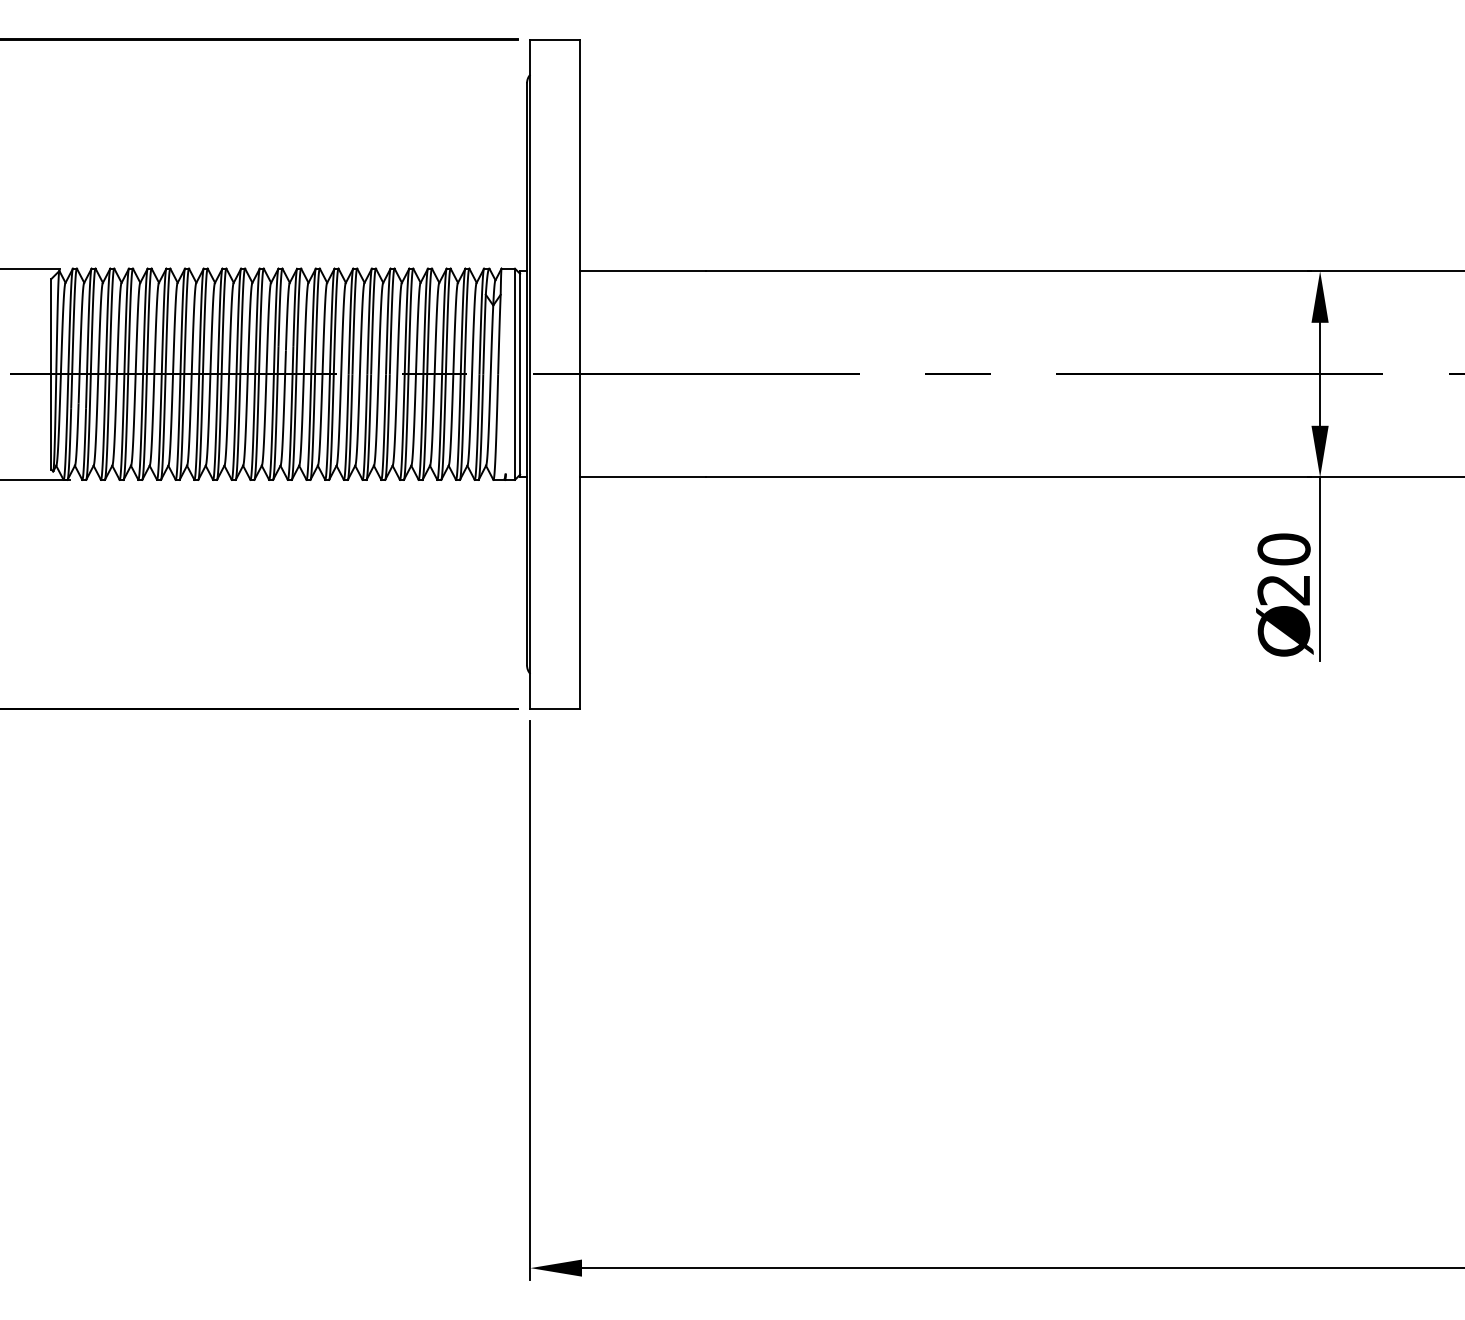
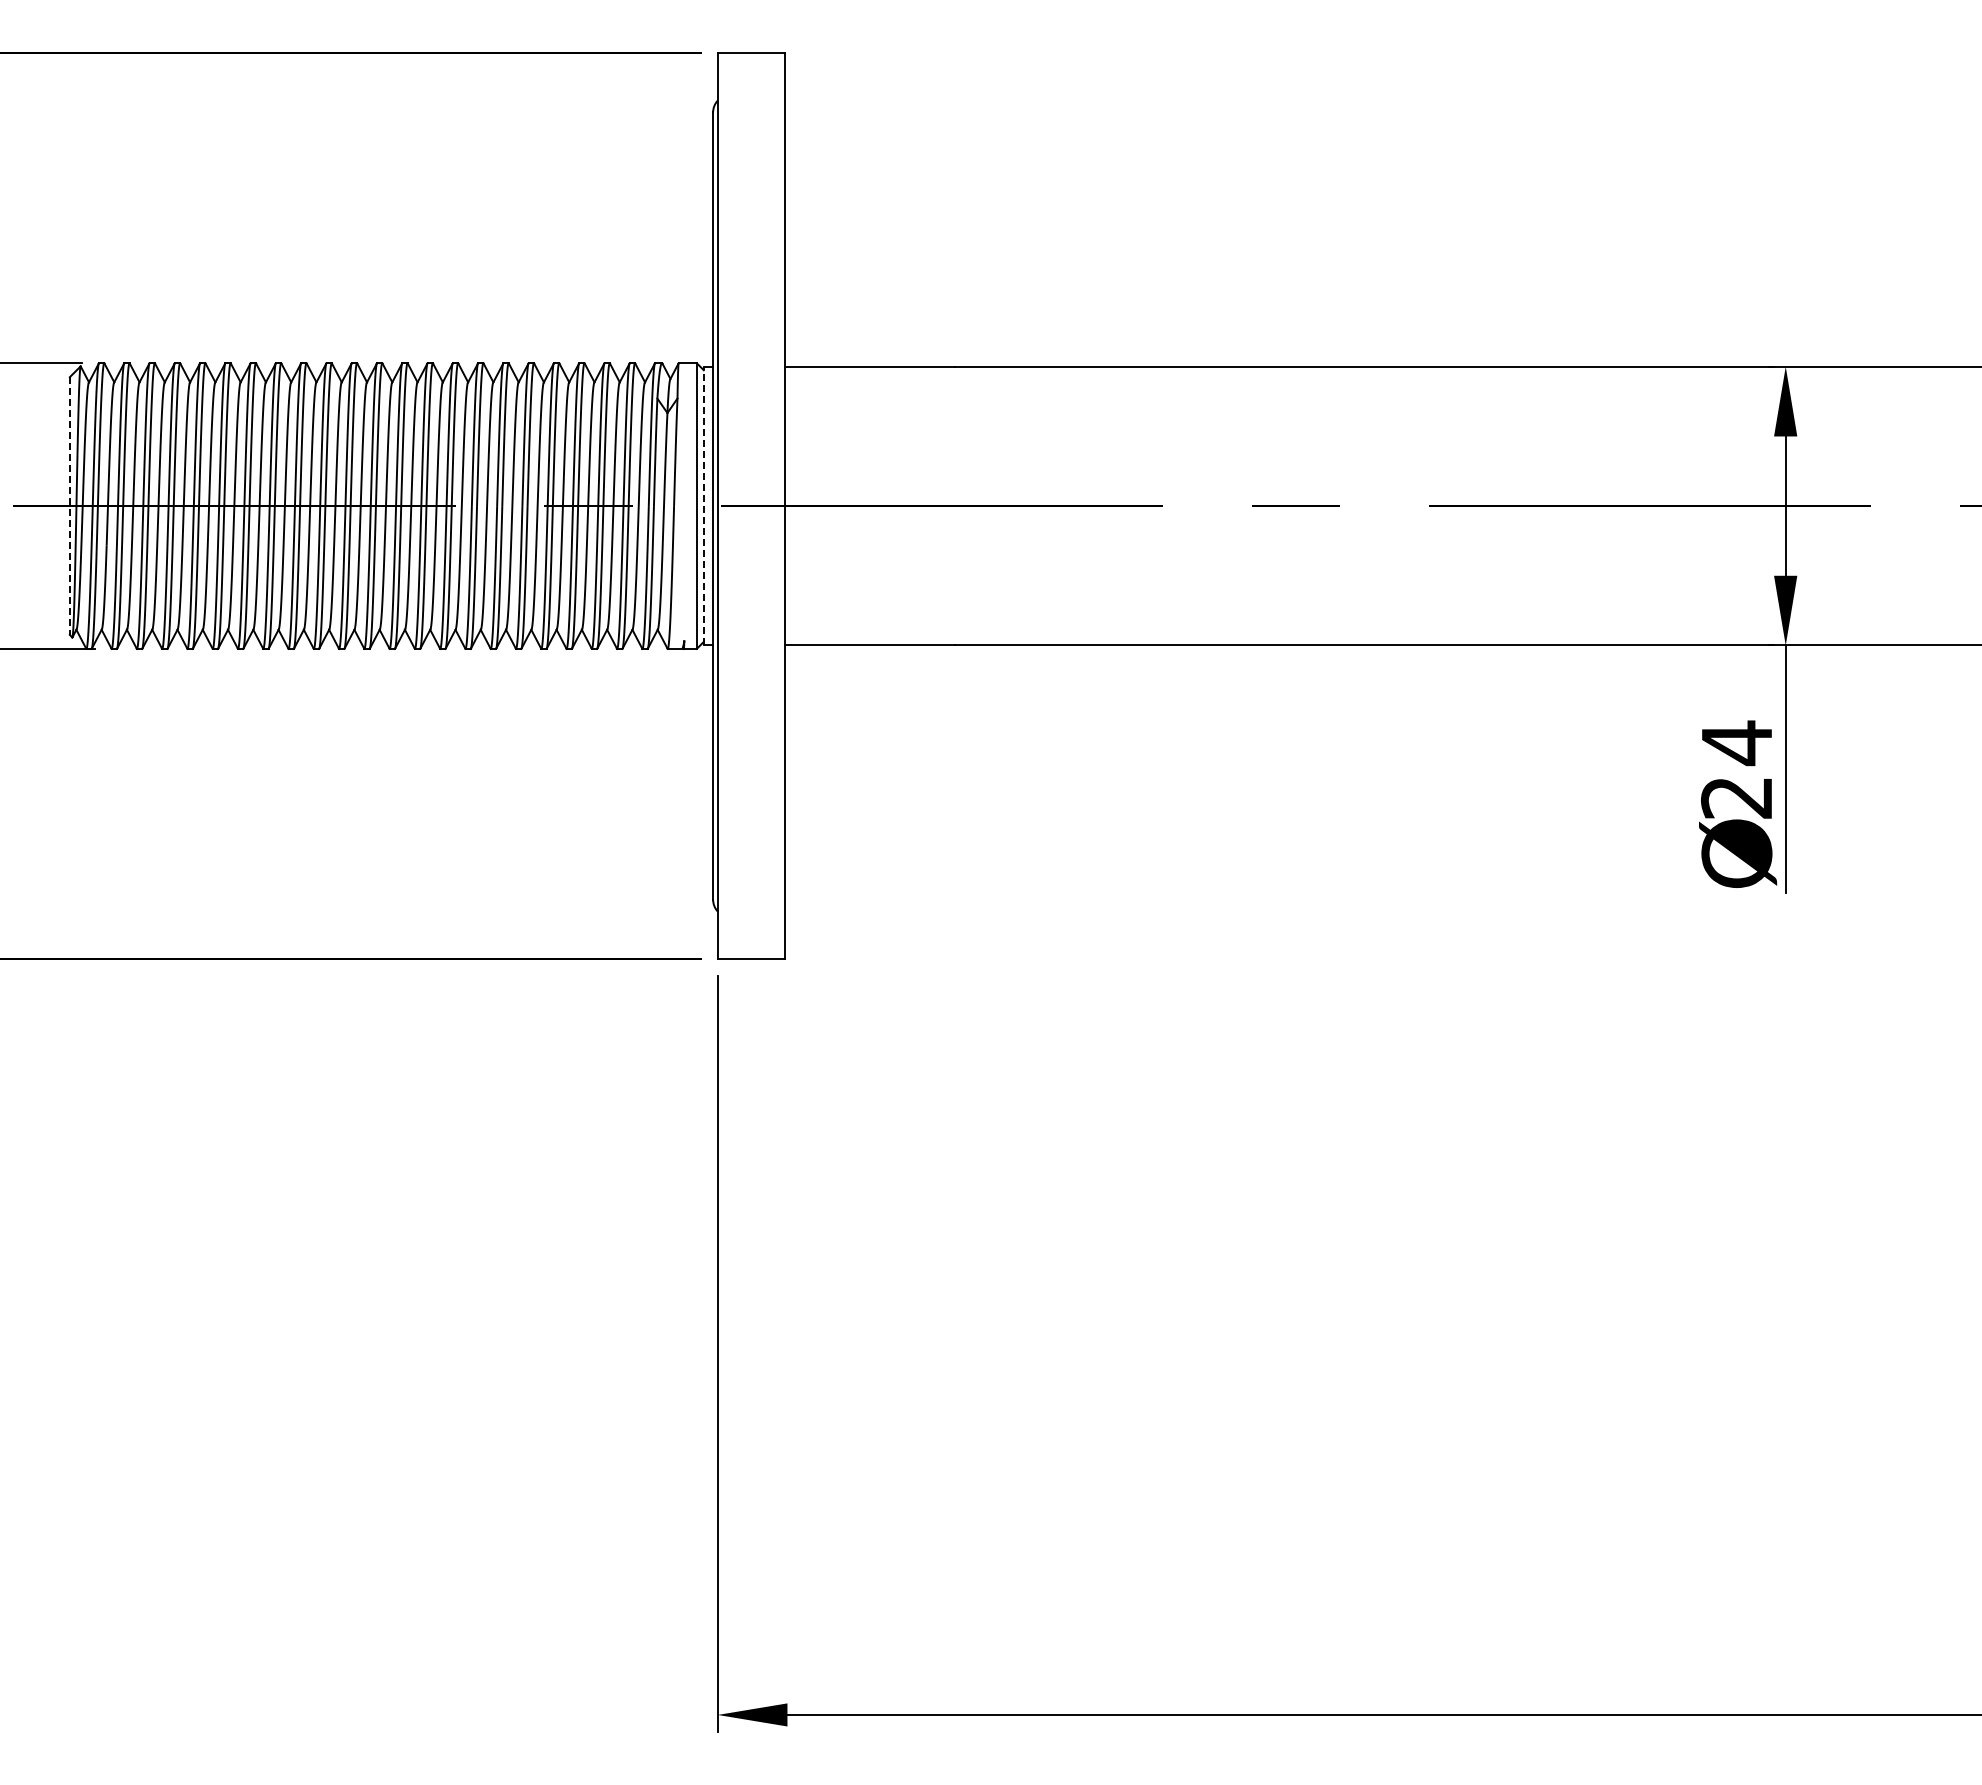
line: (519, 373) -> (703, 505), solid -> dashed
line: (51, 374) -> (69, 506), solid -> dashed
text: (1284, 549) -> (1737, 743), 20 -> 24

